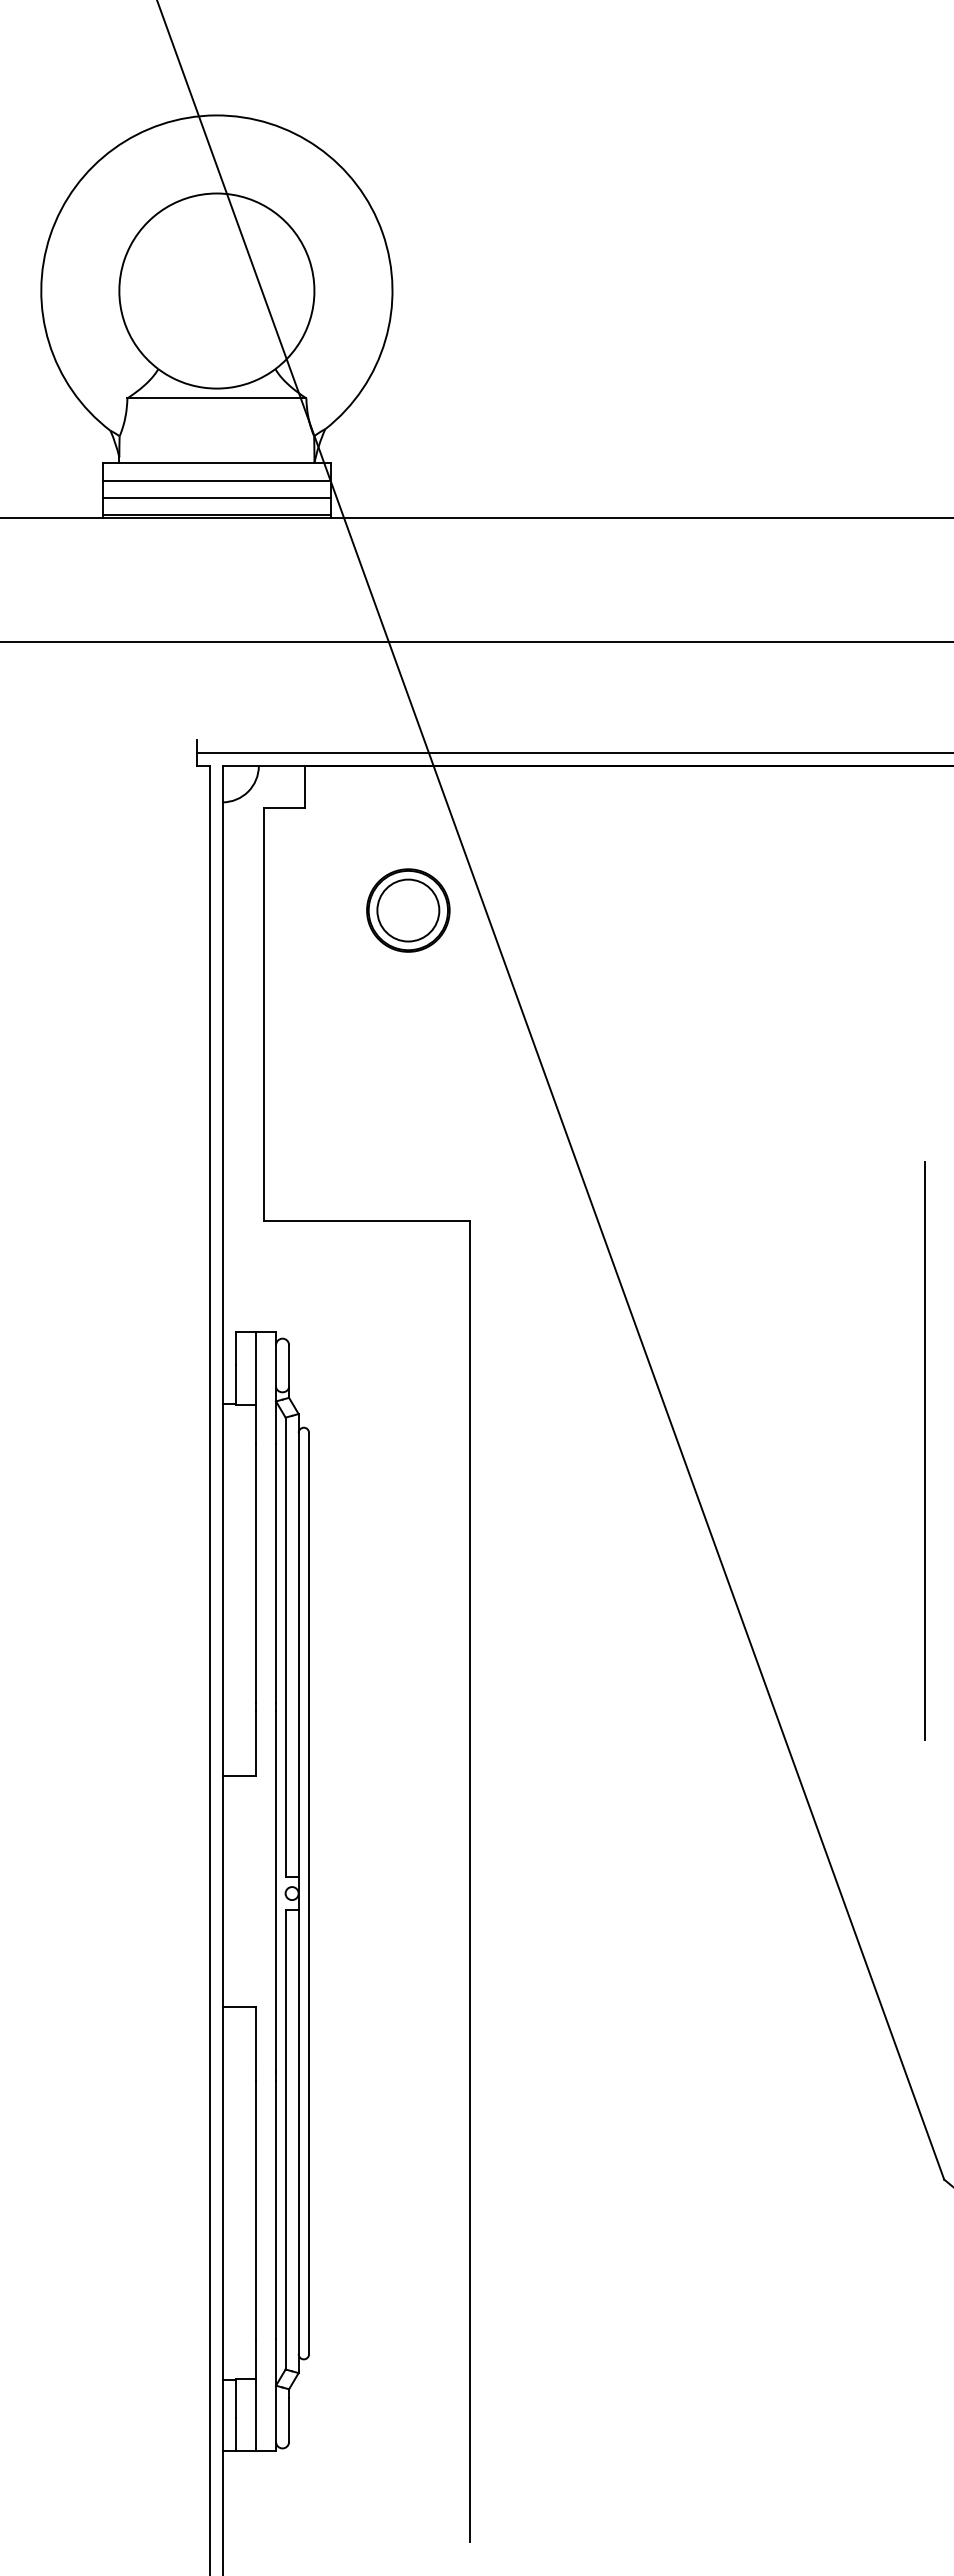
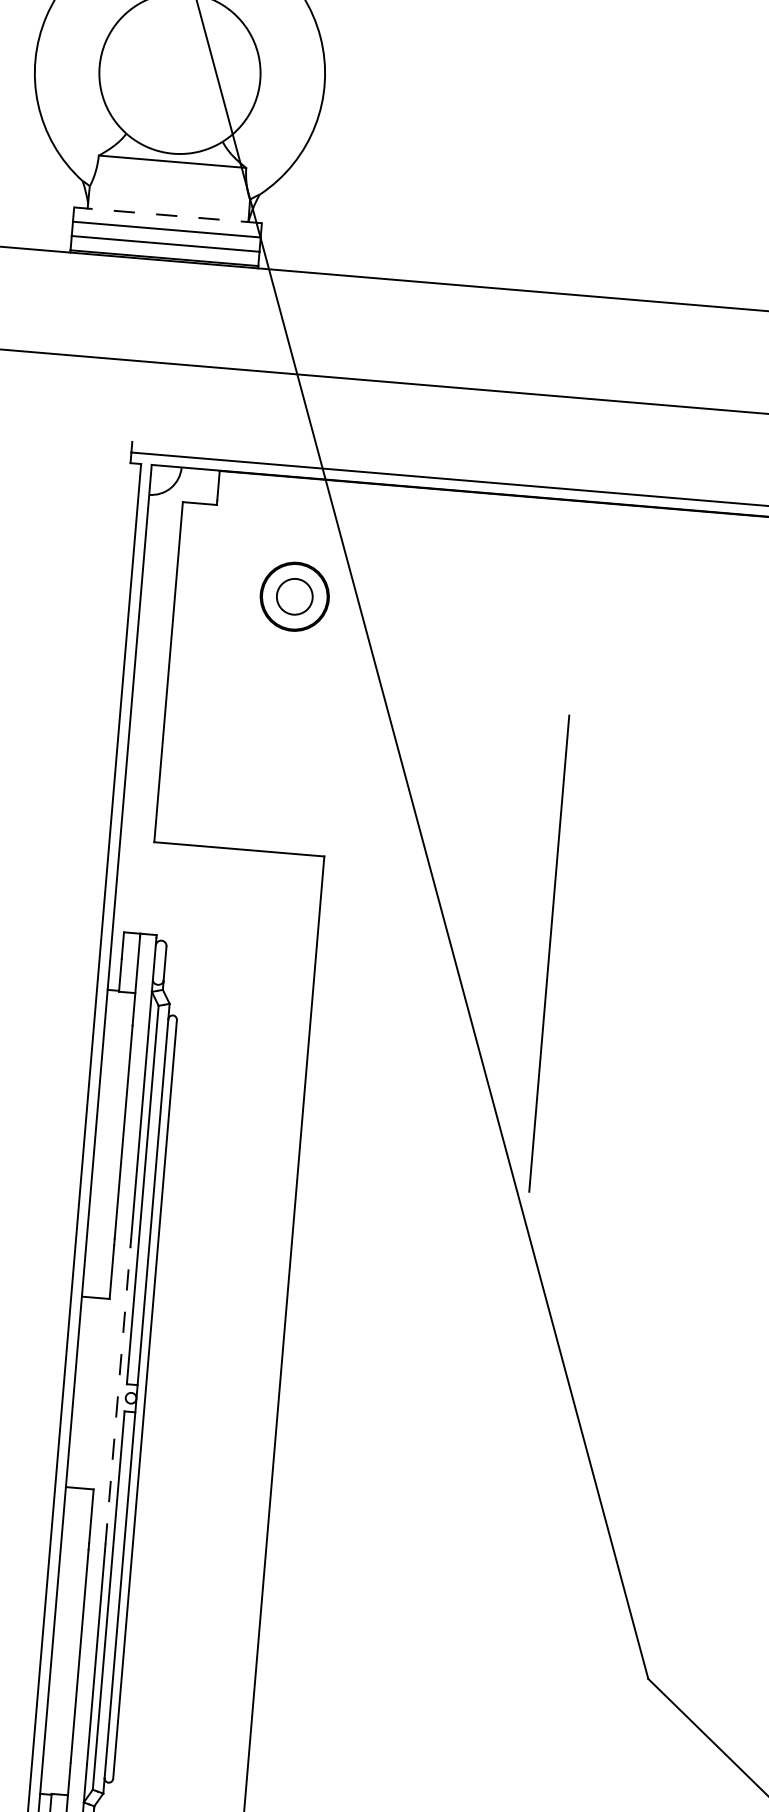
line: (216, 463) -> (167, 215), solid -> dashed
circle: (408, 910) -> (294, 596), size x0.7
line: (924, 1450) -> (548, 953), moved
line: (276, 1891) -> (118, 1395), solid -> dashed

